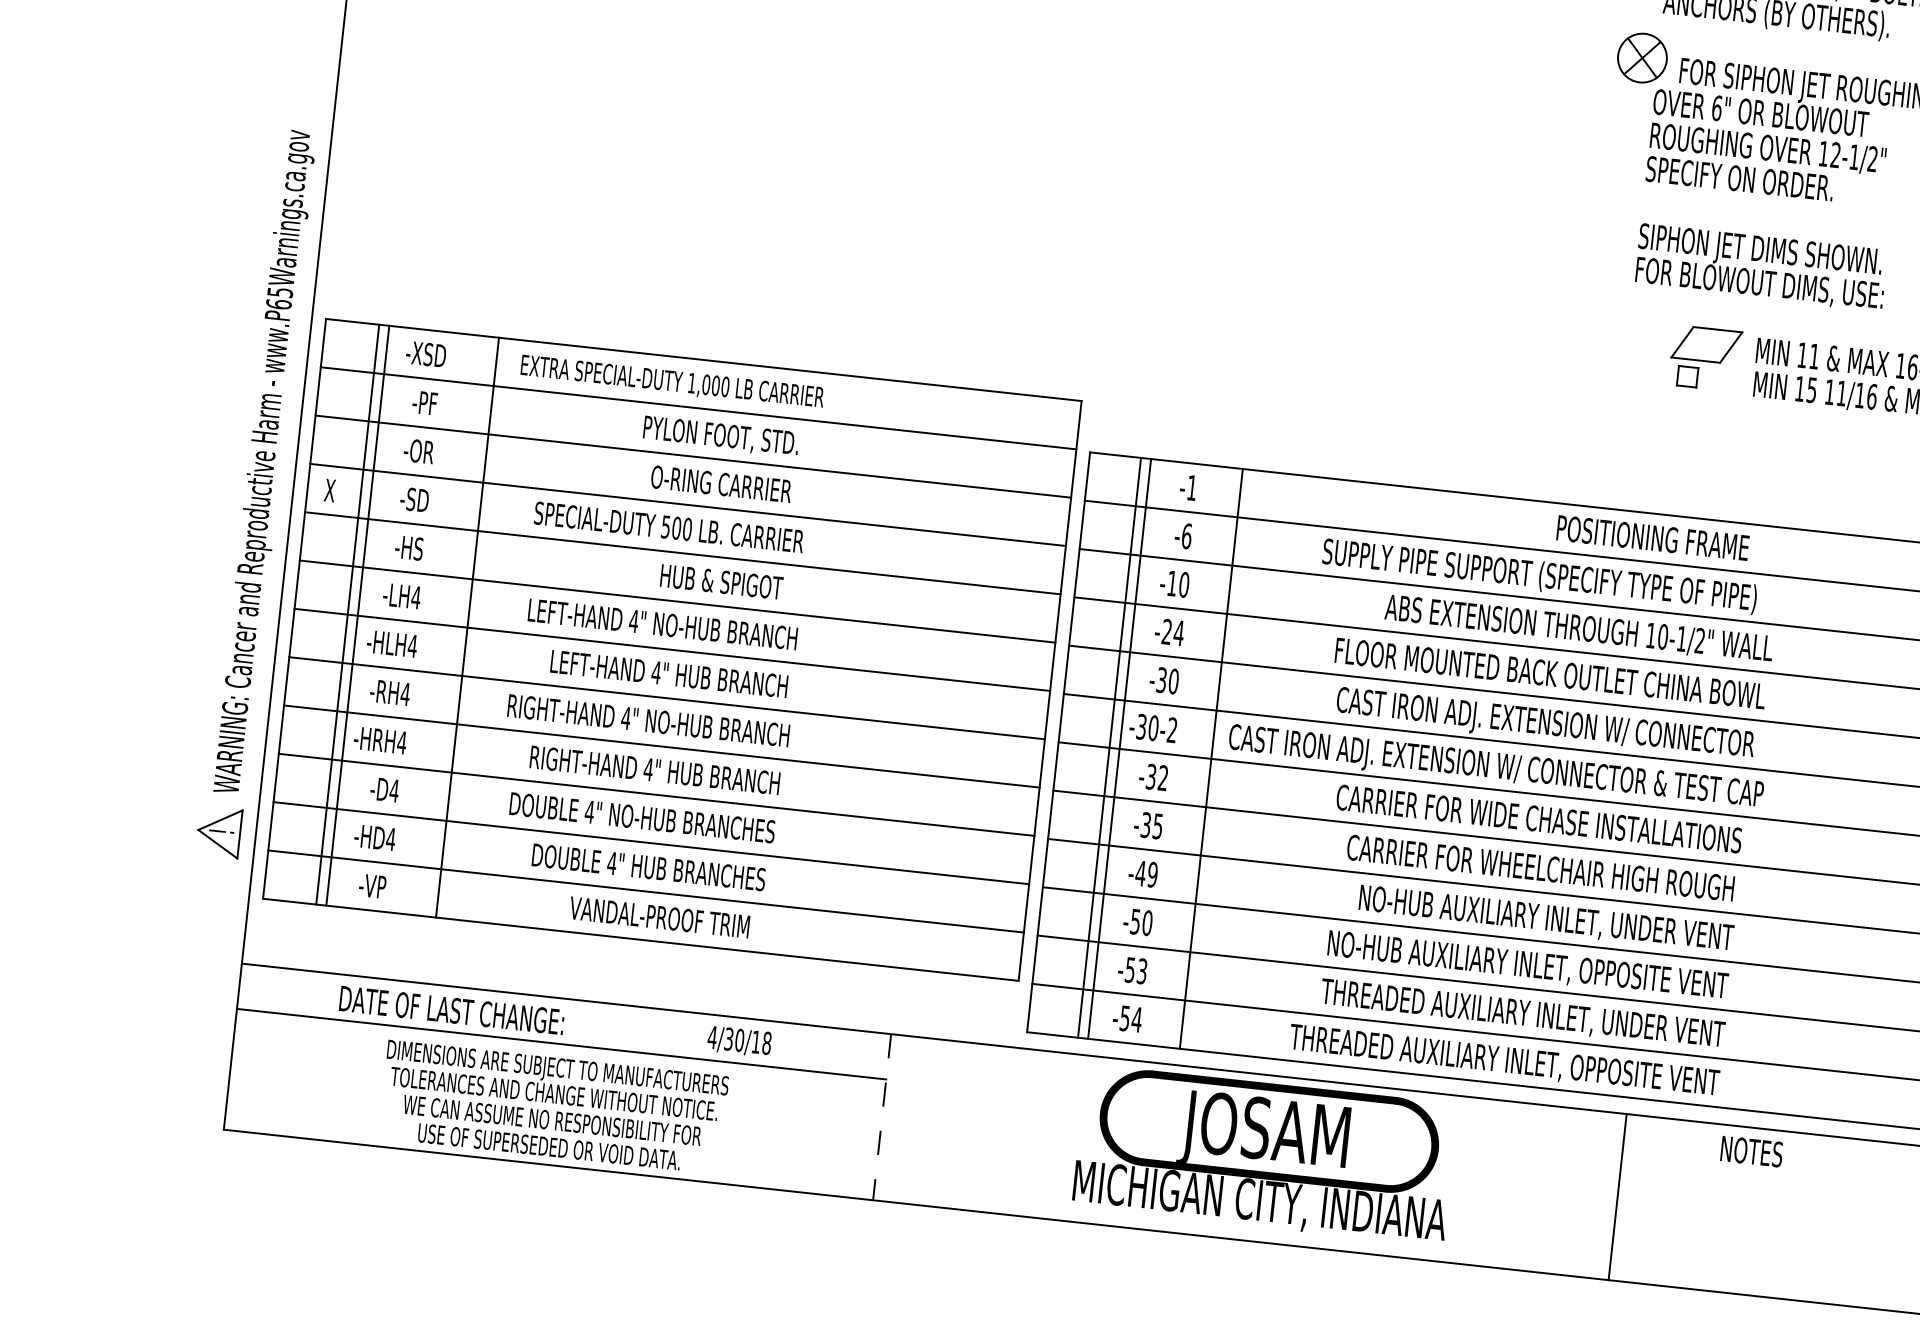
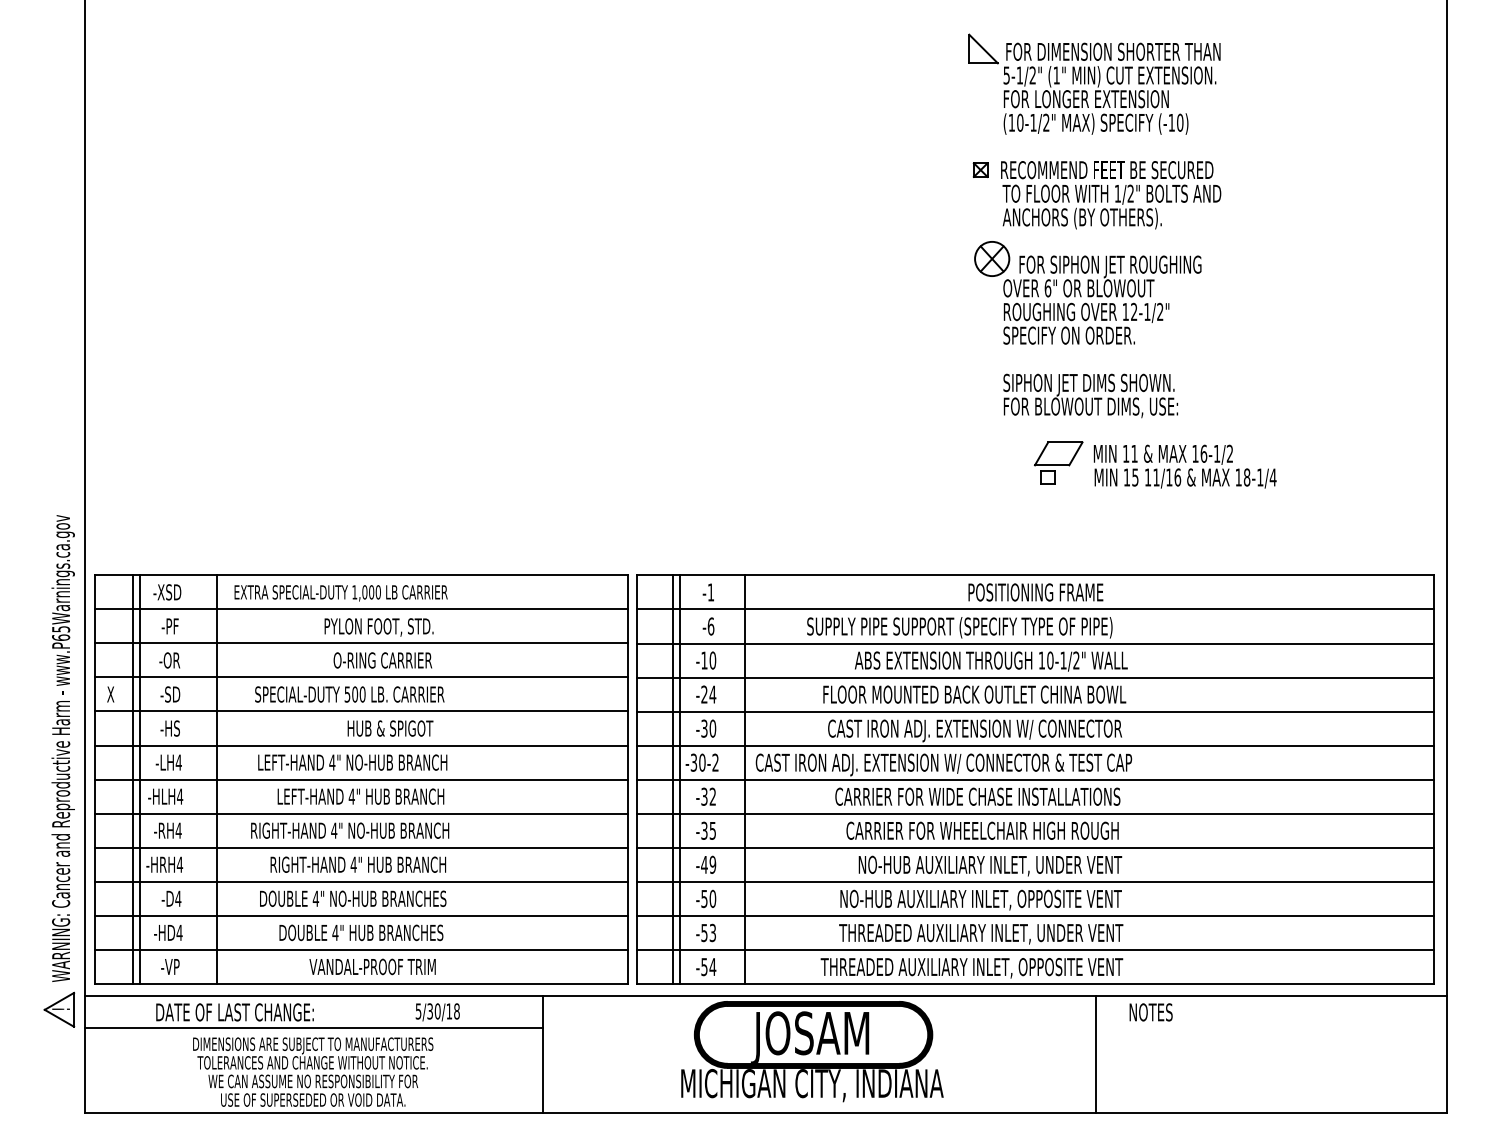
part: (256, 494) -> (59, 771), moved
part: (672, 649) -> (361, 779), moved
text: (712, 1037) -> (418, 1011), 4/30/18 -> 5/30/18
line: (881, 1117) -> (542, 1054), dashed -> solid
line: (1618, 1196) -> (1096, 1053), moved

